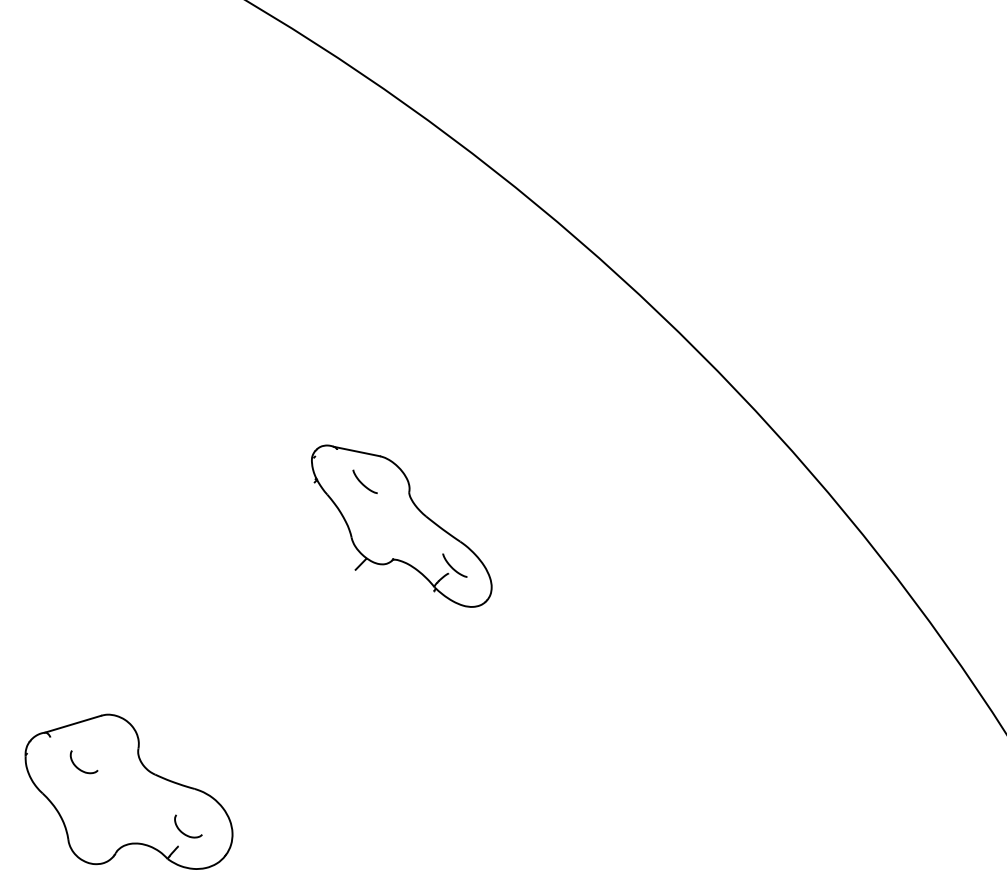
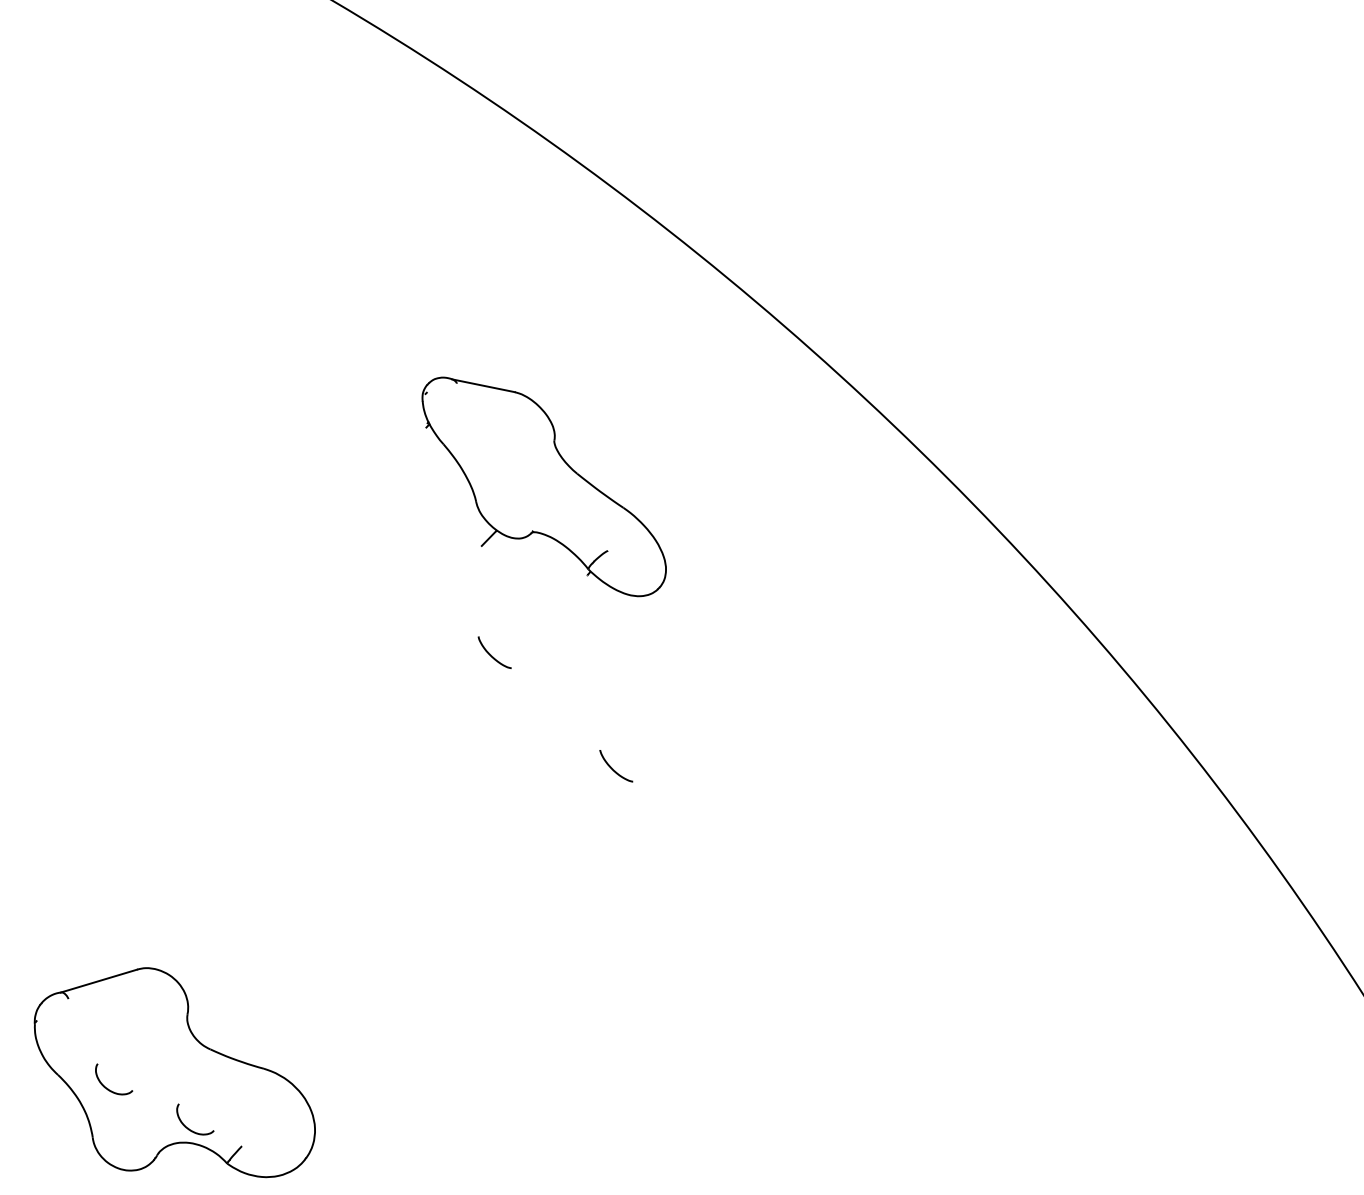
part: (401, 525) -> (543, 486), moved
curve: (80, 768) -> (108, 1088), moved
curve: (183, 832) -> (188, 1127), moved

